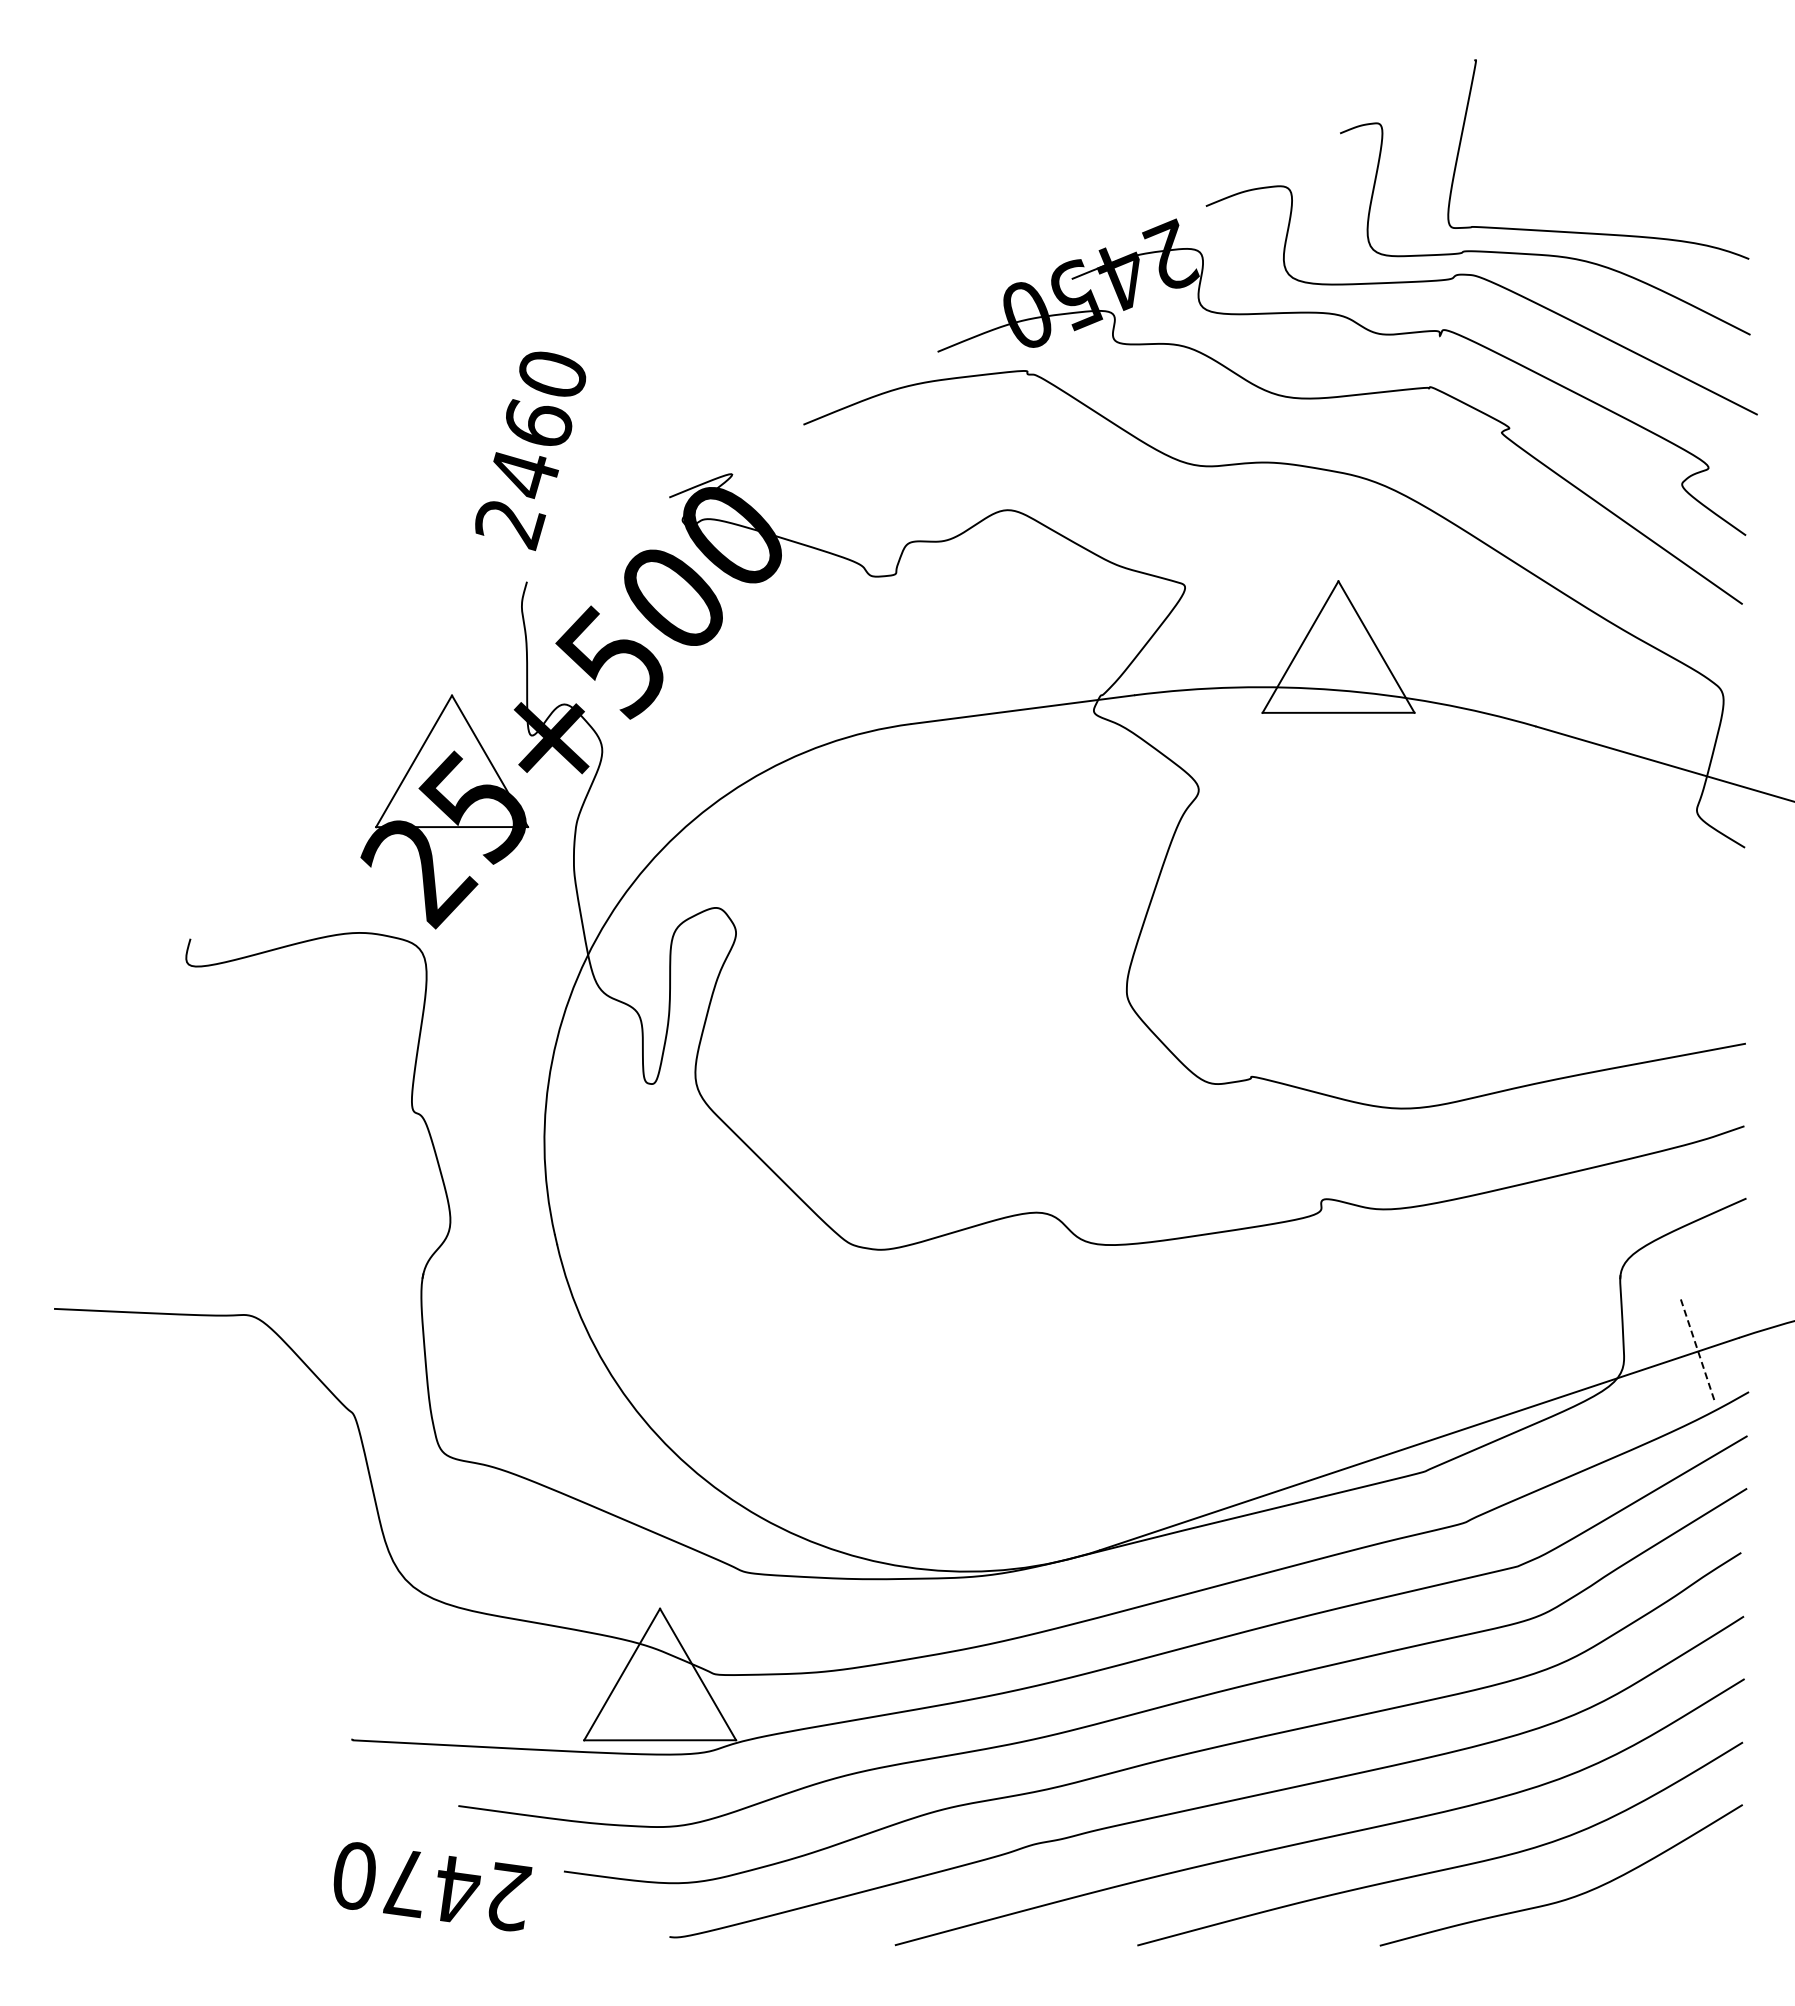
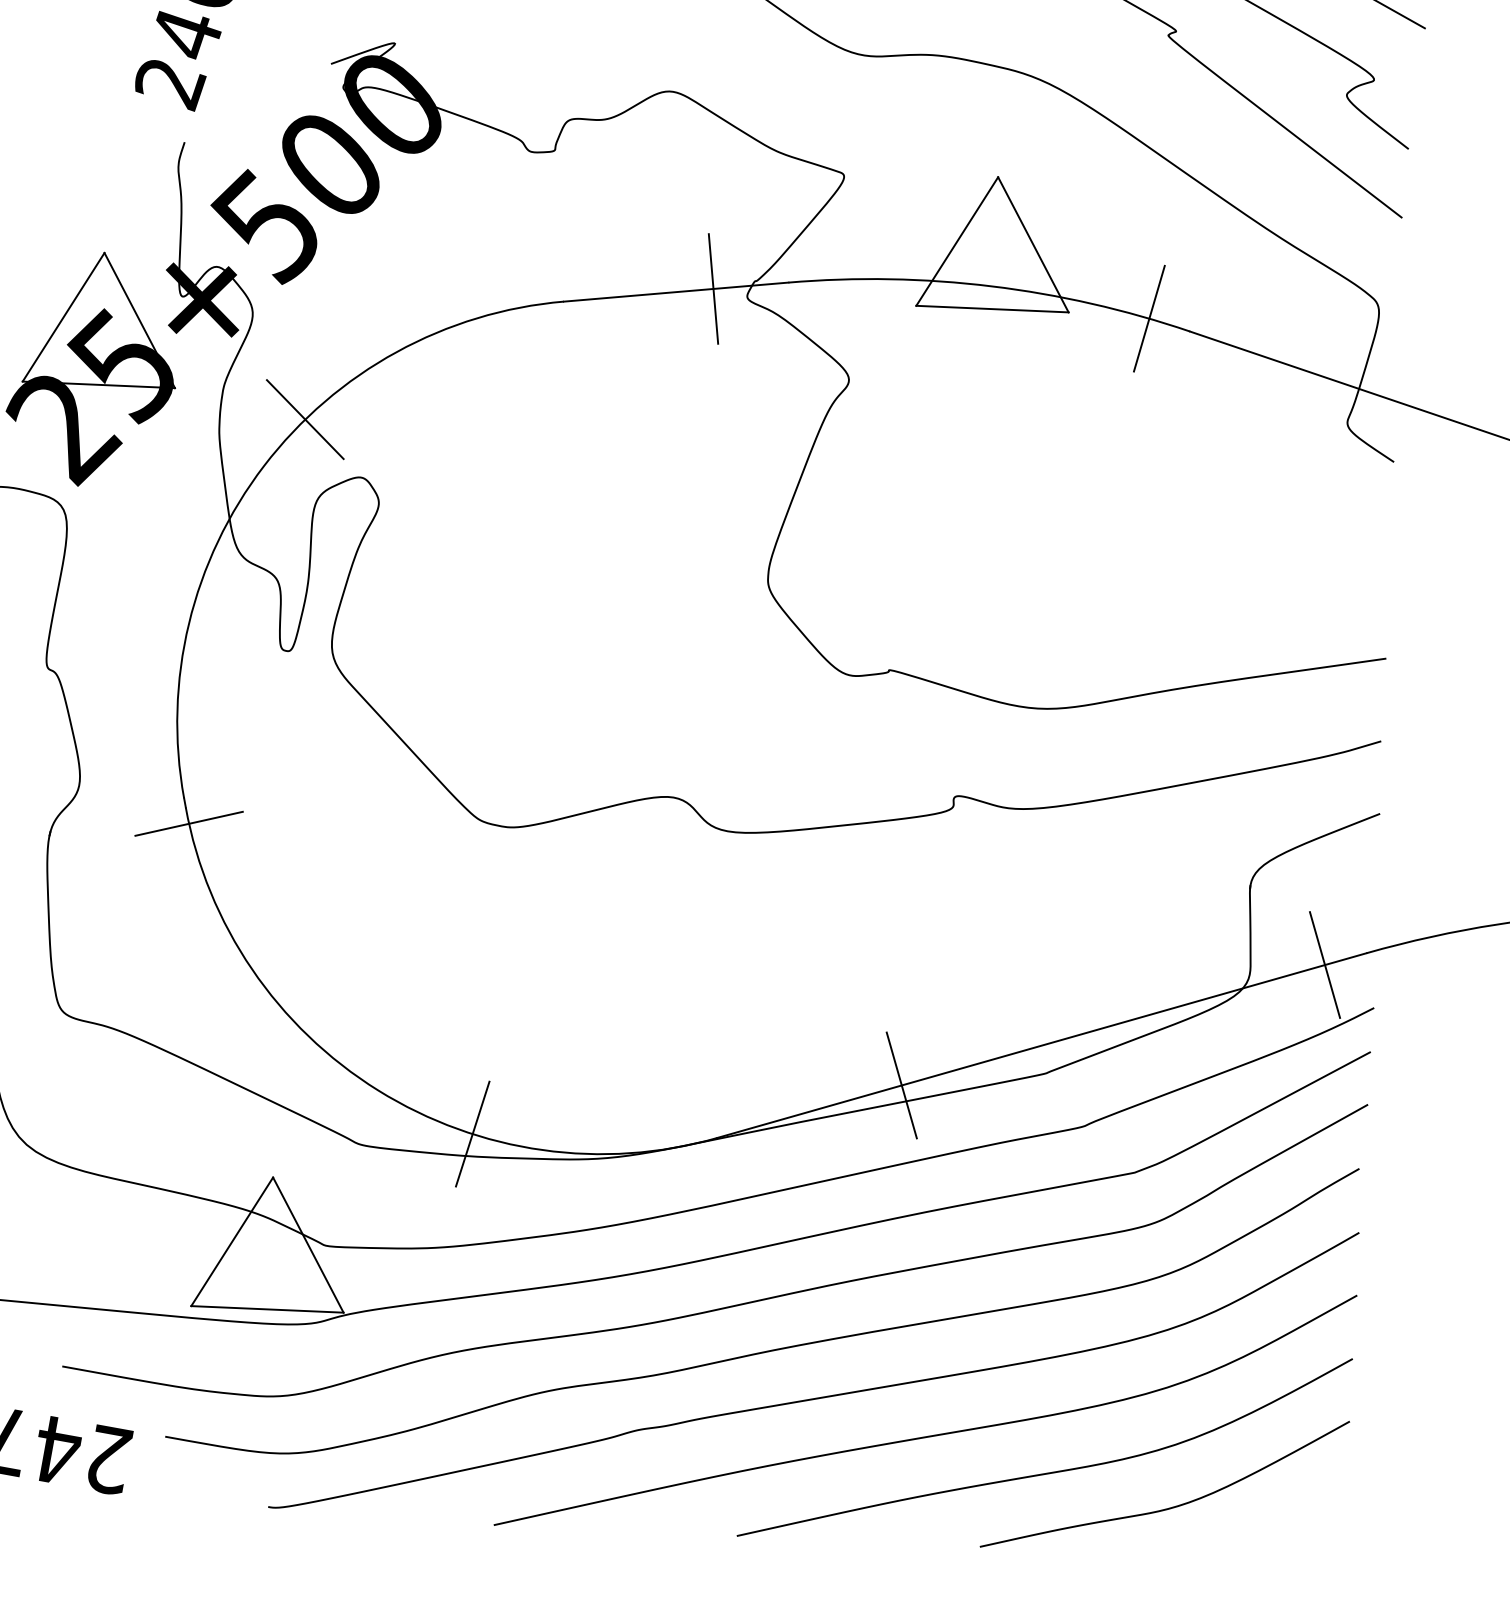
line: (1059, 704) -> (713, 288), added
line: (1495, 715) -> (1149, 318), added
line: (659, 852) -> (305, 419), added
line: (561, 1259) -> (189, 823), added
line: (1698, 1351) -> (1325, 965), dashed -> solid
line: (1281, 1489) -> (901, 1085), added
line: (856, 1556) -> (472, 1133), added

